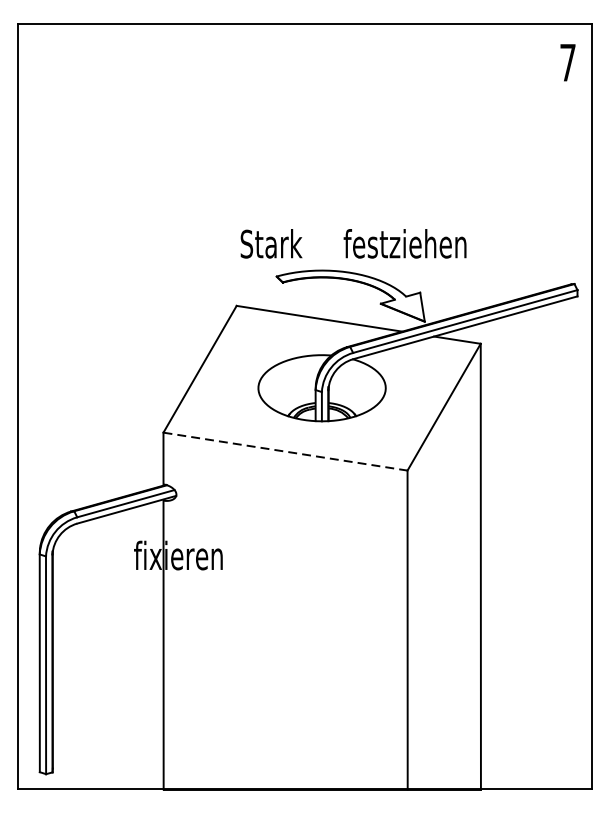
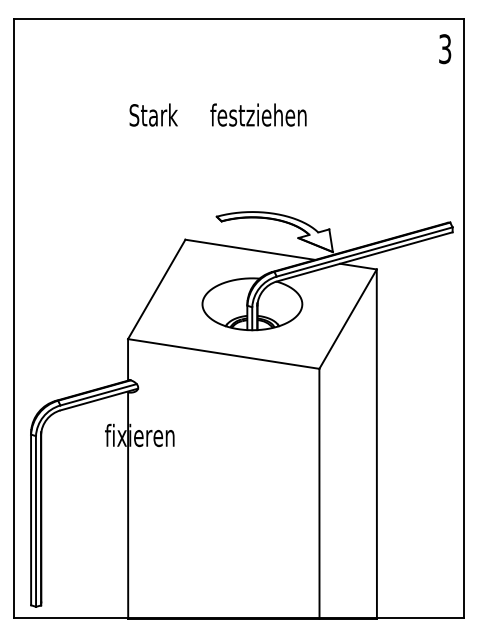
text: (568, 63) -> (445, 49), 7 -> 3
text: (352, 243) -> (217, 114), moved
line: (285, 451) -> (223, 353), dashed -> solid

